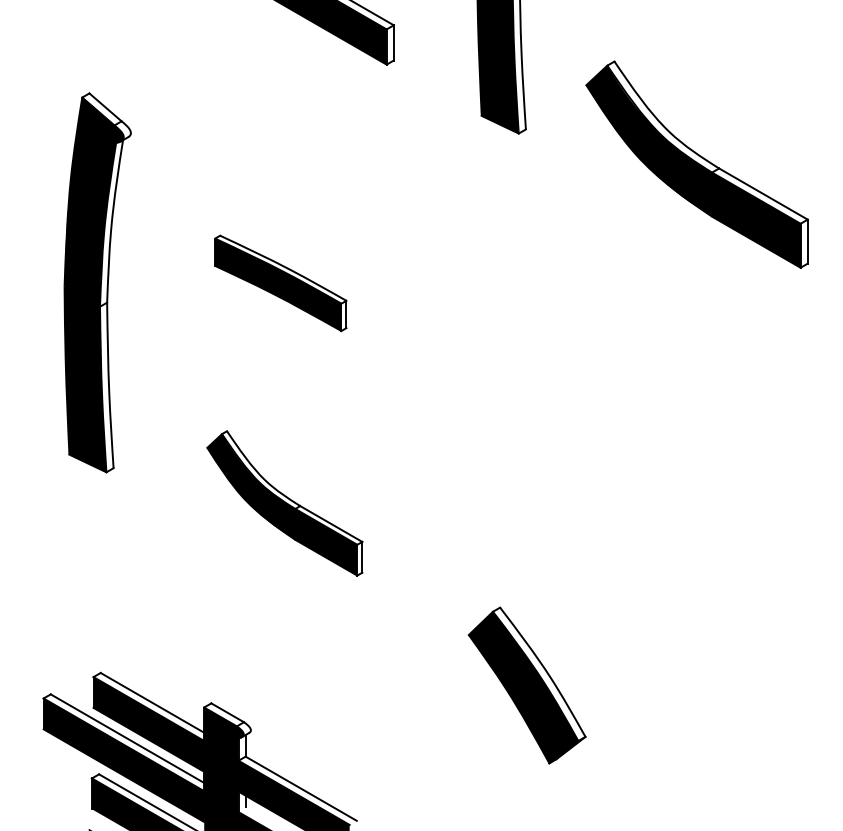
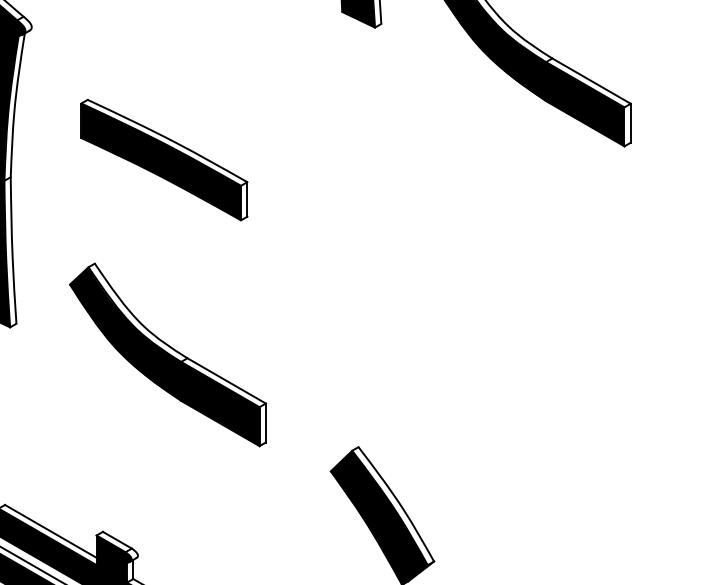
part: (280, 283) -> (164, 160), size x1.43
part: (284, 503) -> (167, 354), size x1.43

